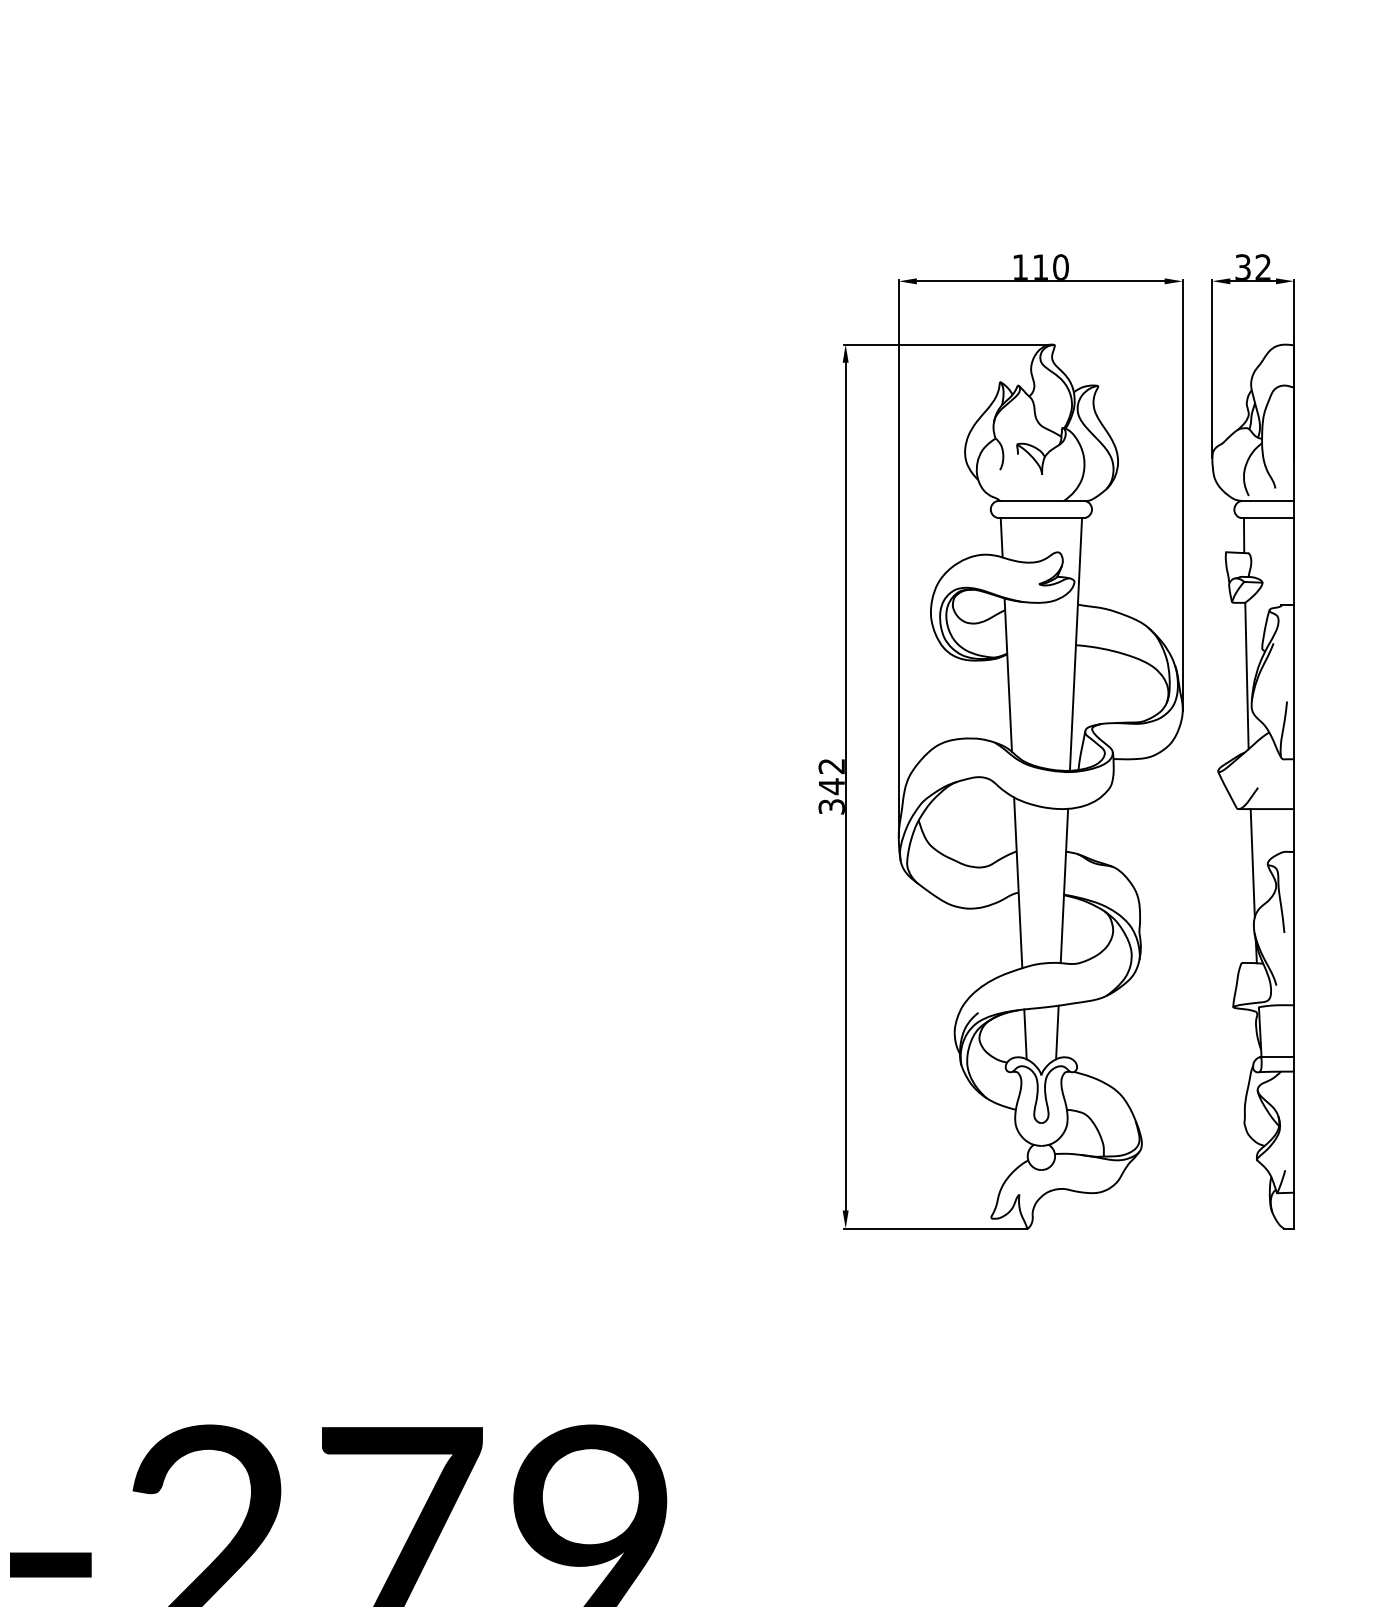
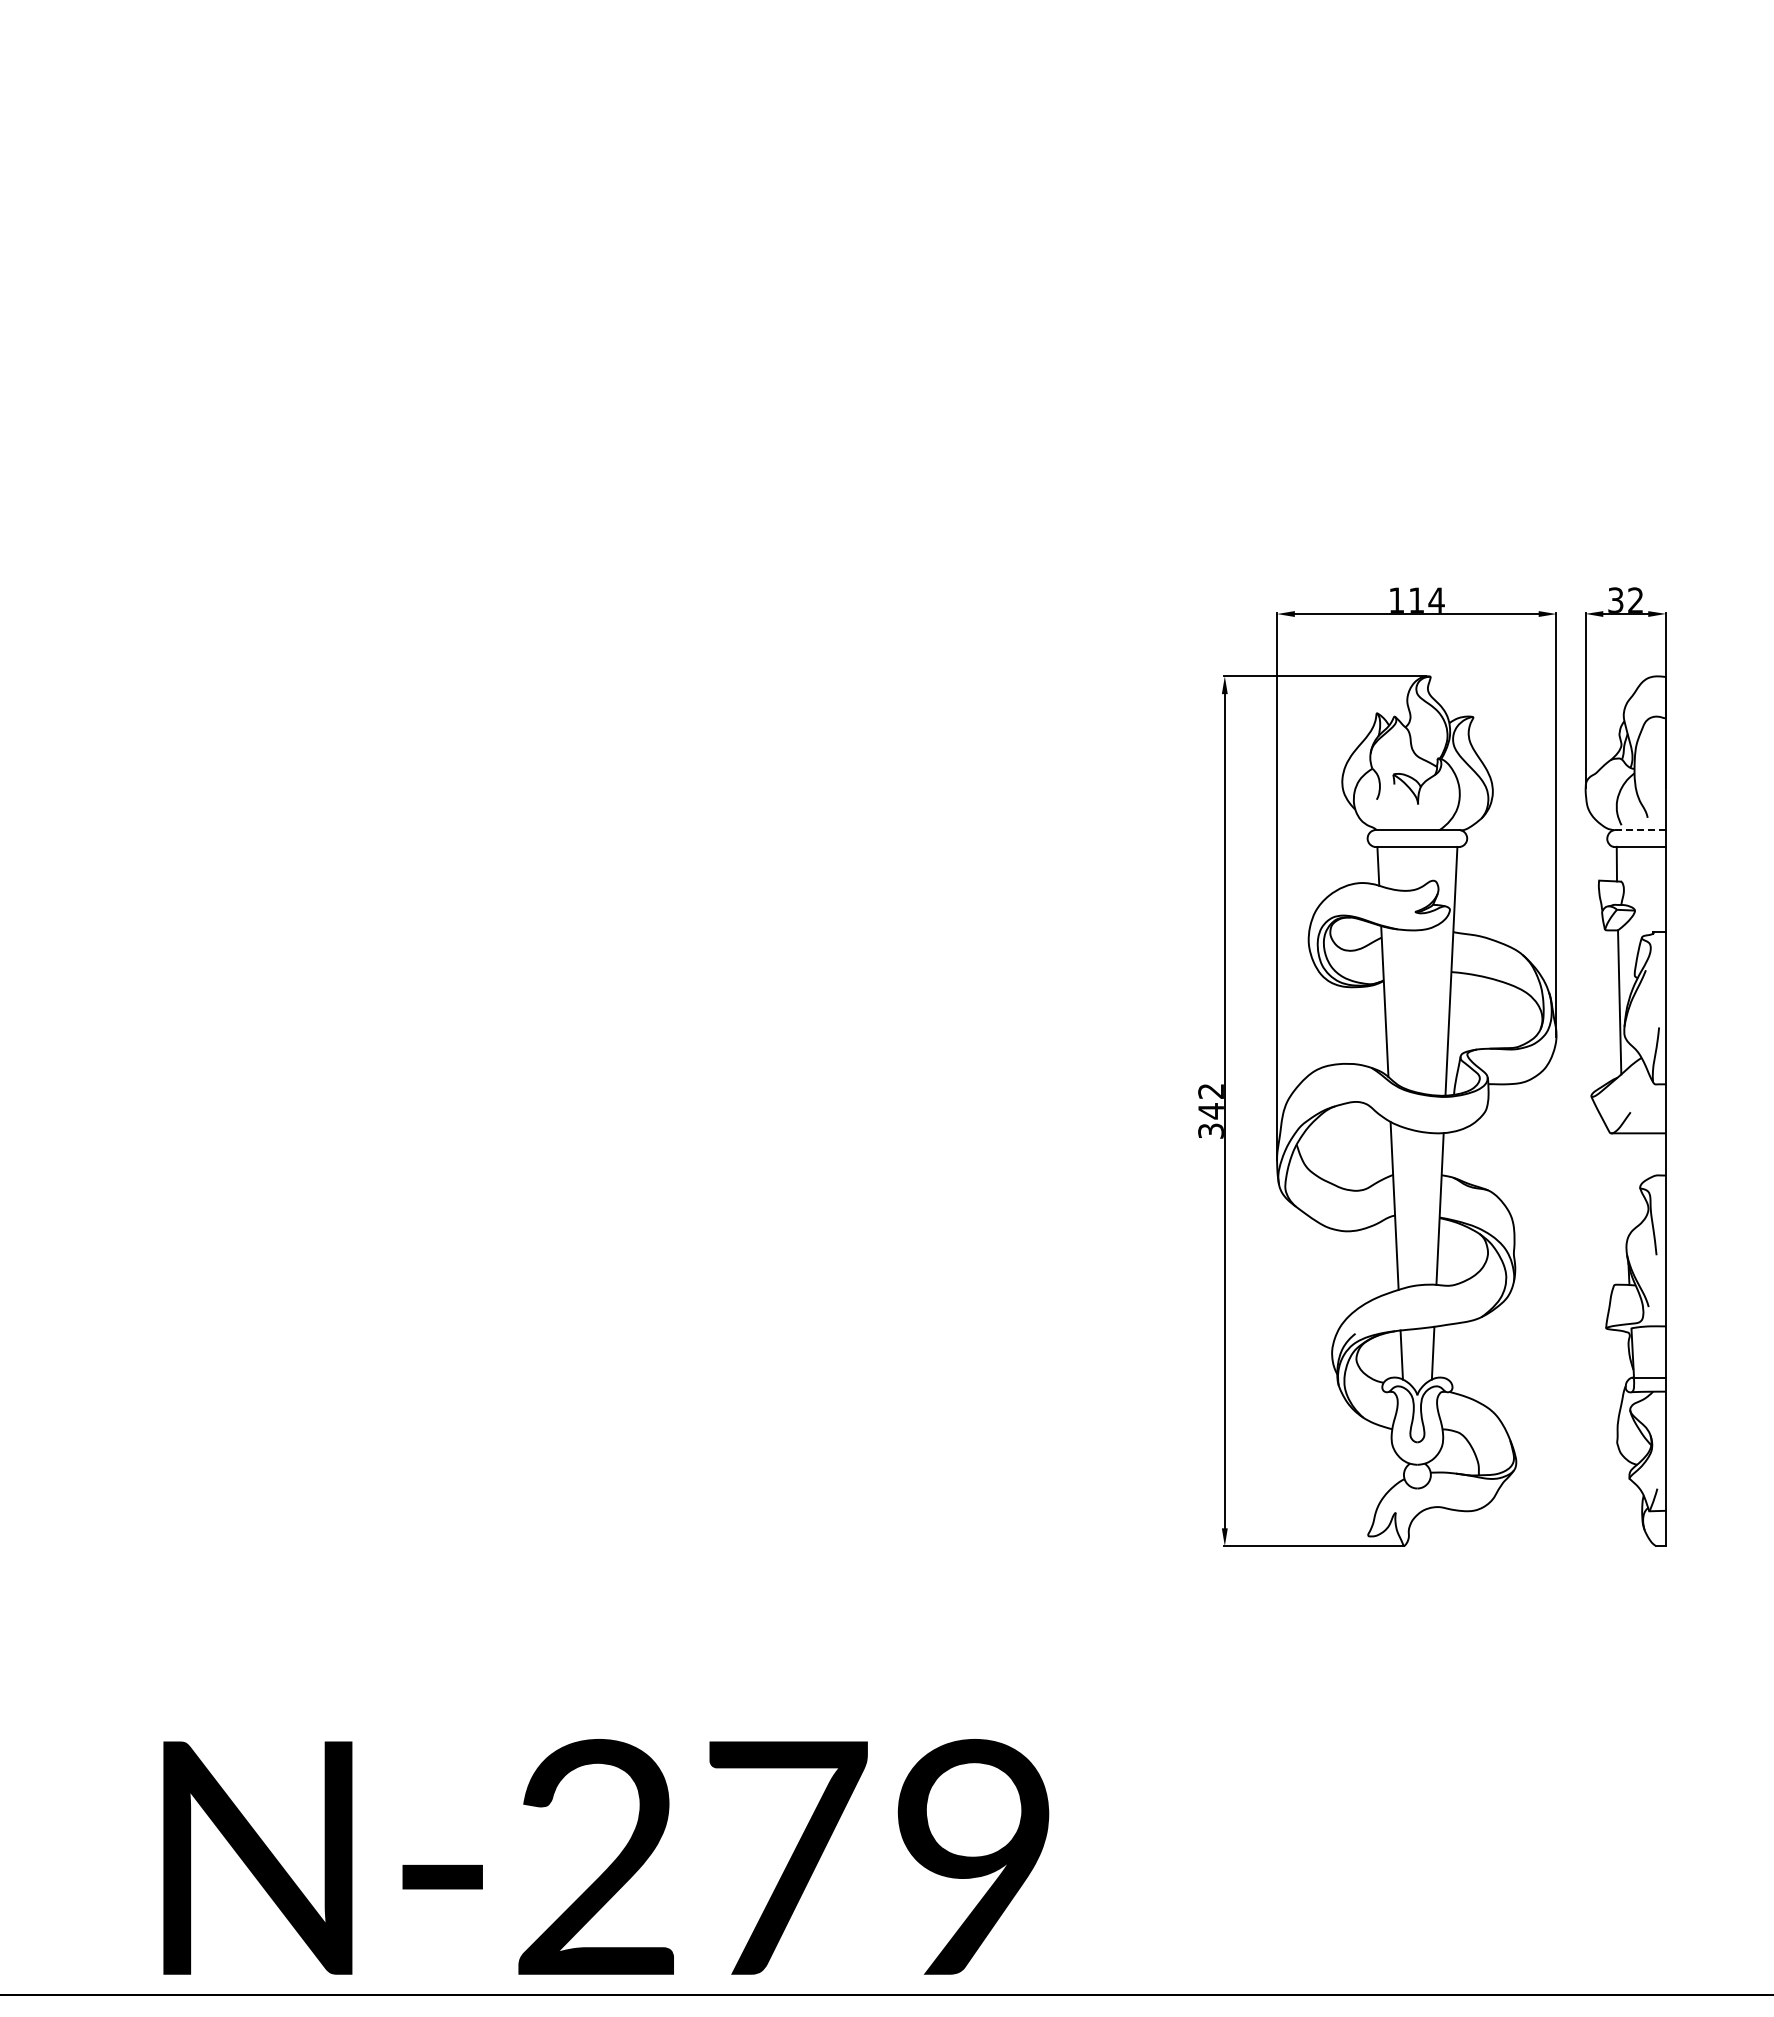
text: (1060, 266) -> (1436, 599), 110 -> 114
line: (1268, 501) -> (1640, 830), solid -> dashed
line: (1252, 863) -> (1625, 1186), removed

